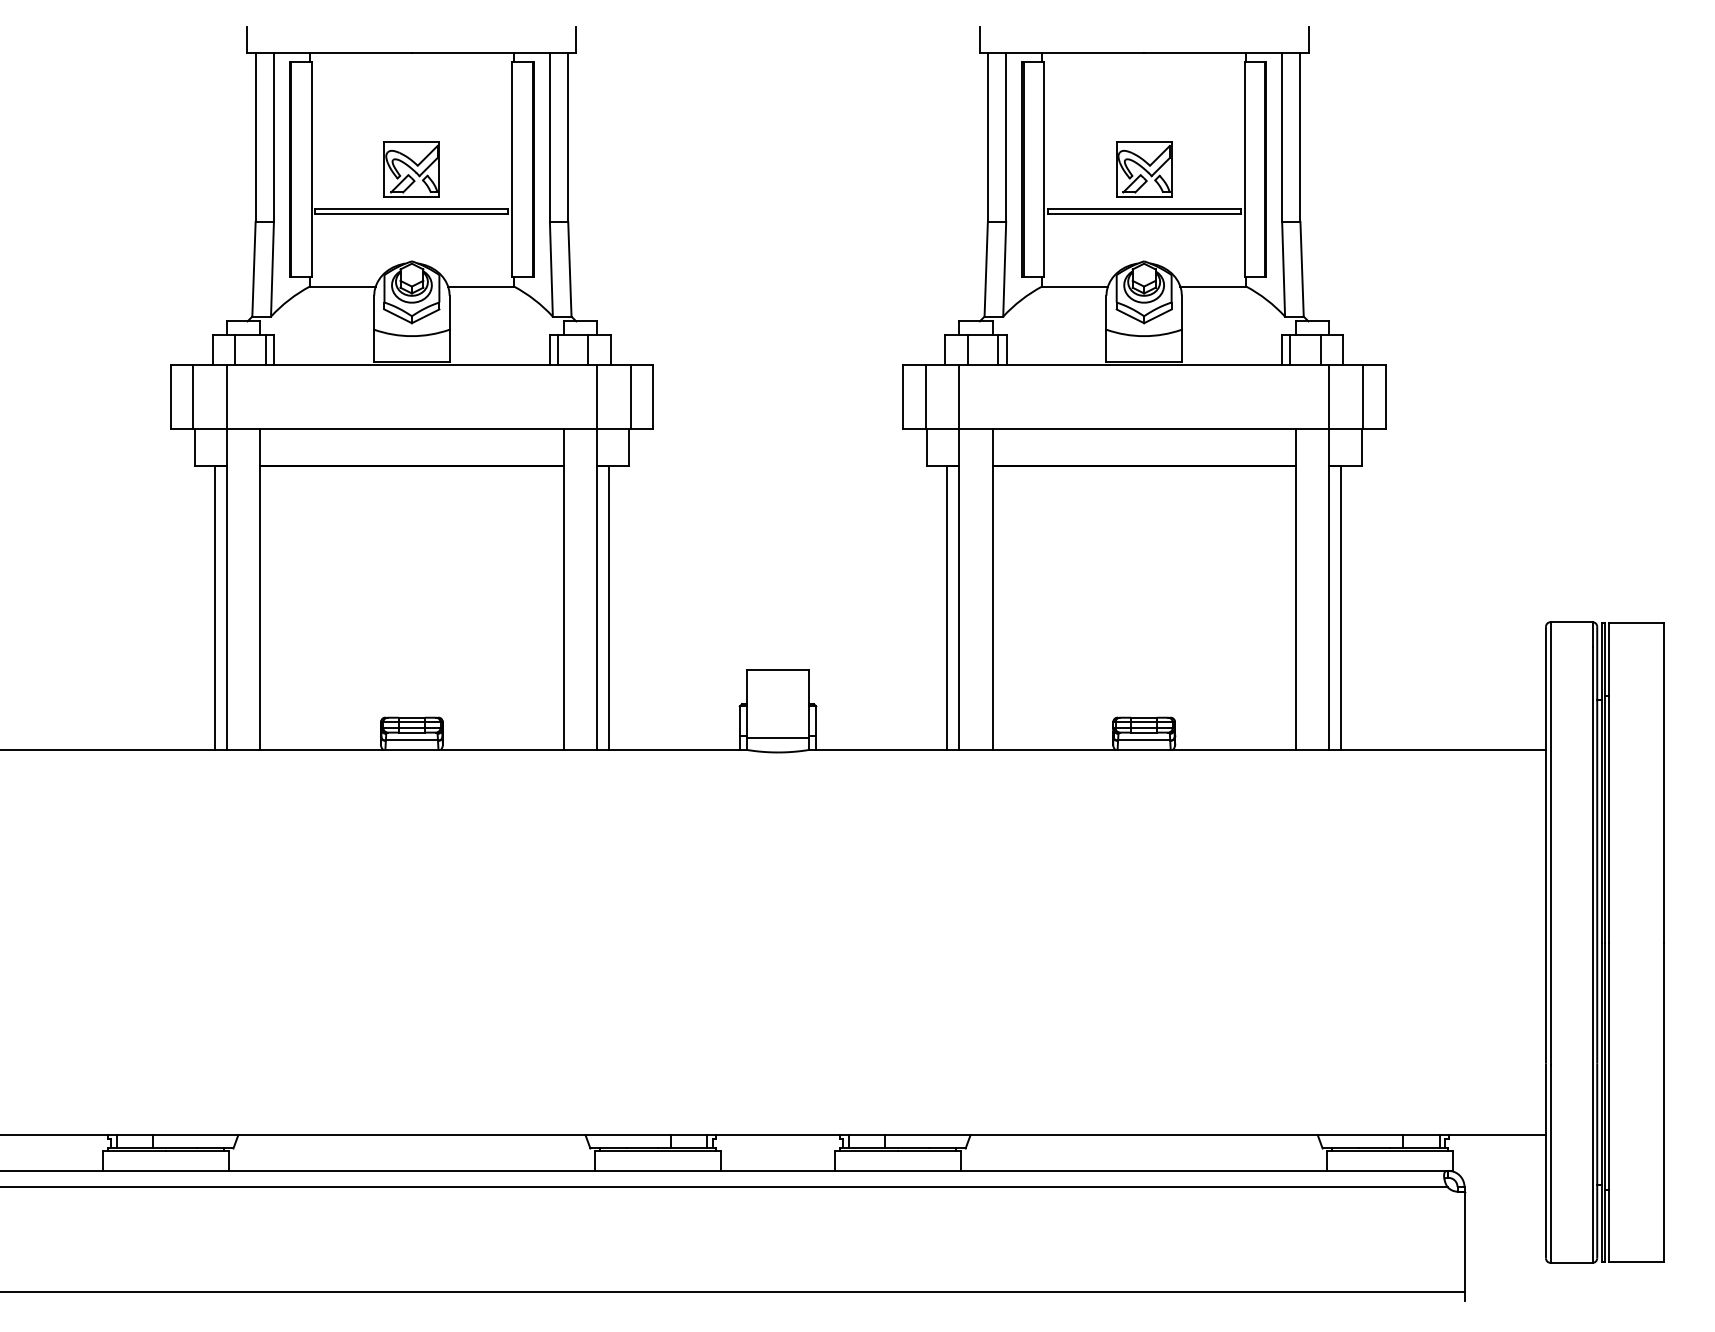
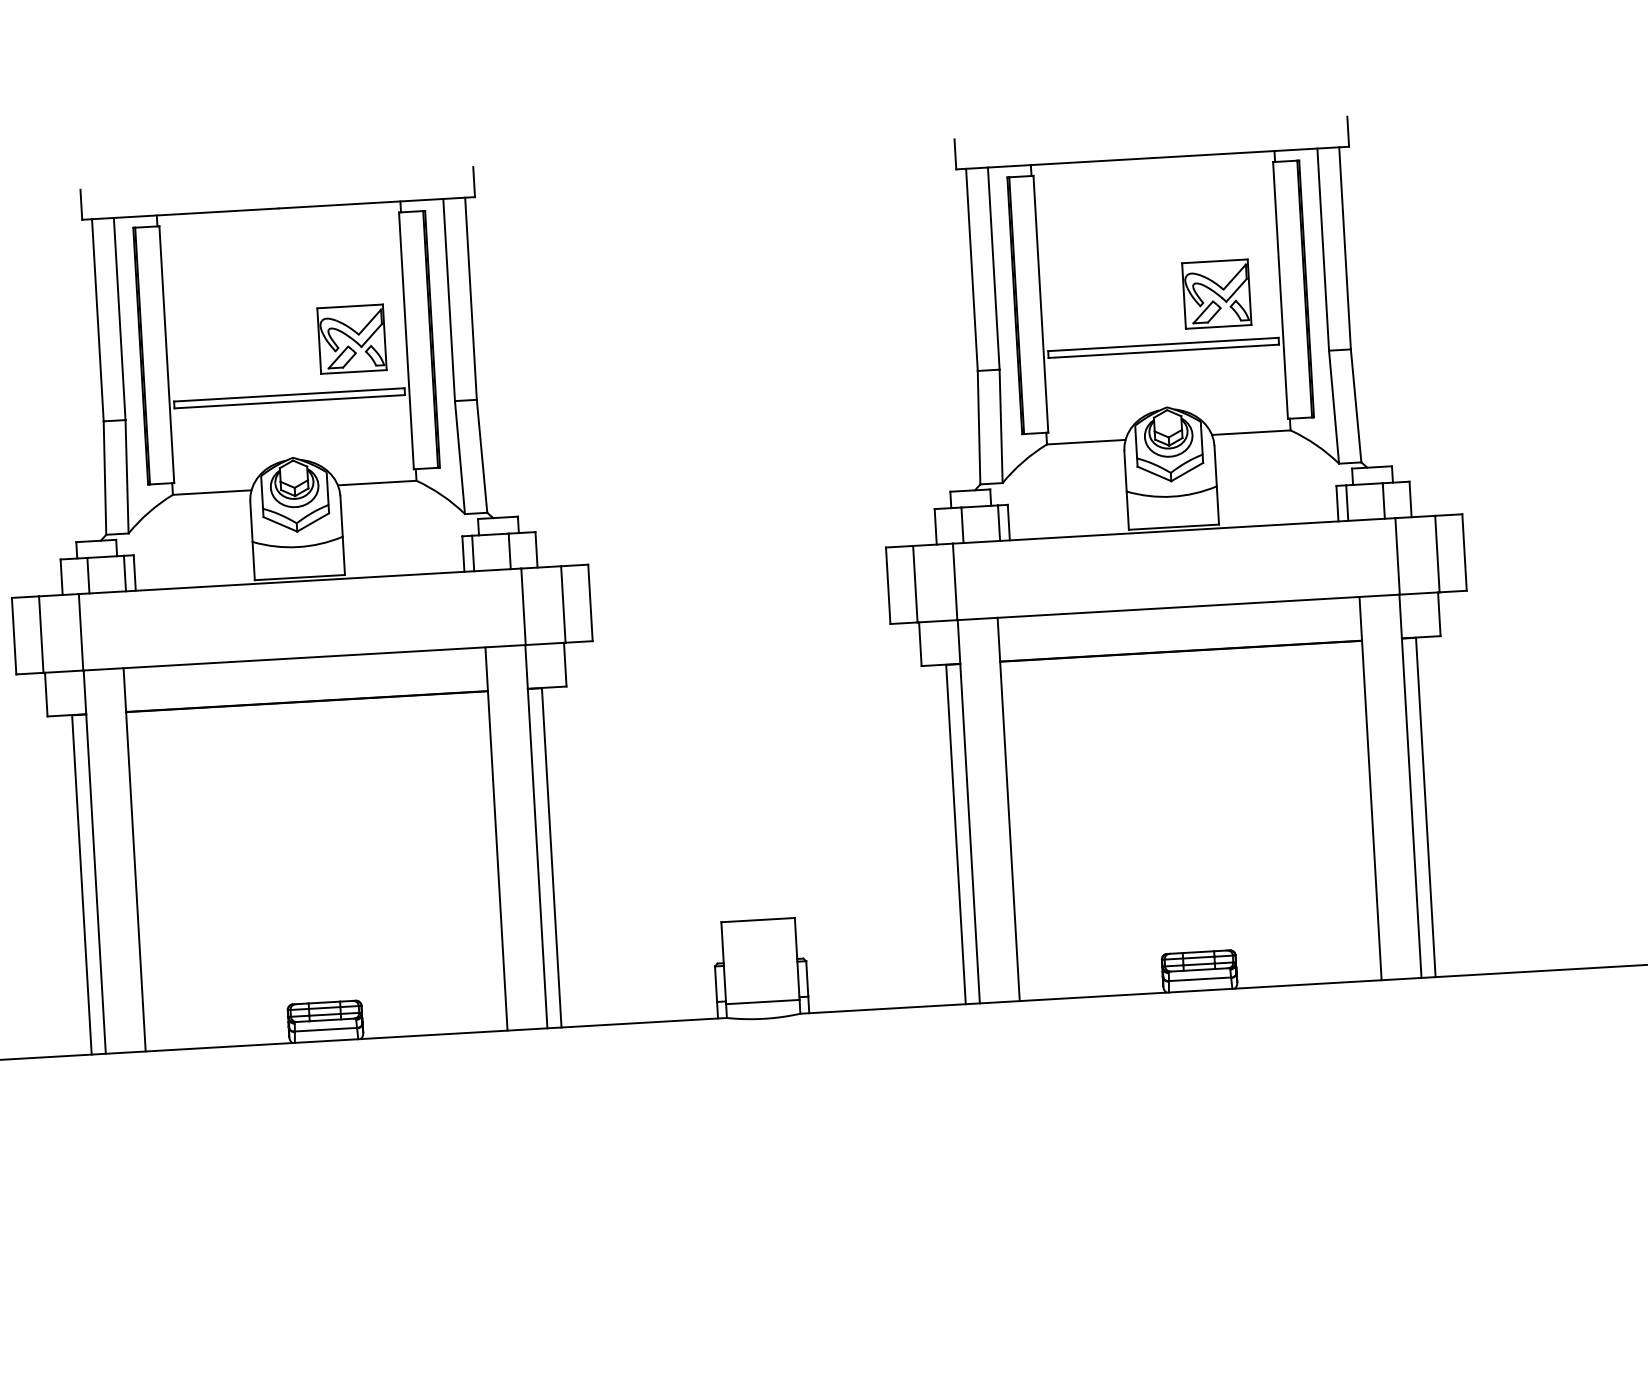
part: (411, 169) -> (351, 339), moved
part: (1144, 169) -> (1217, 294), moved

